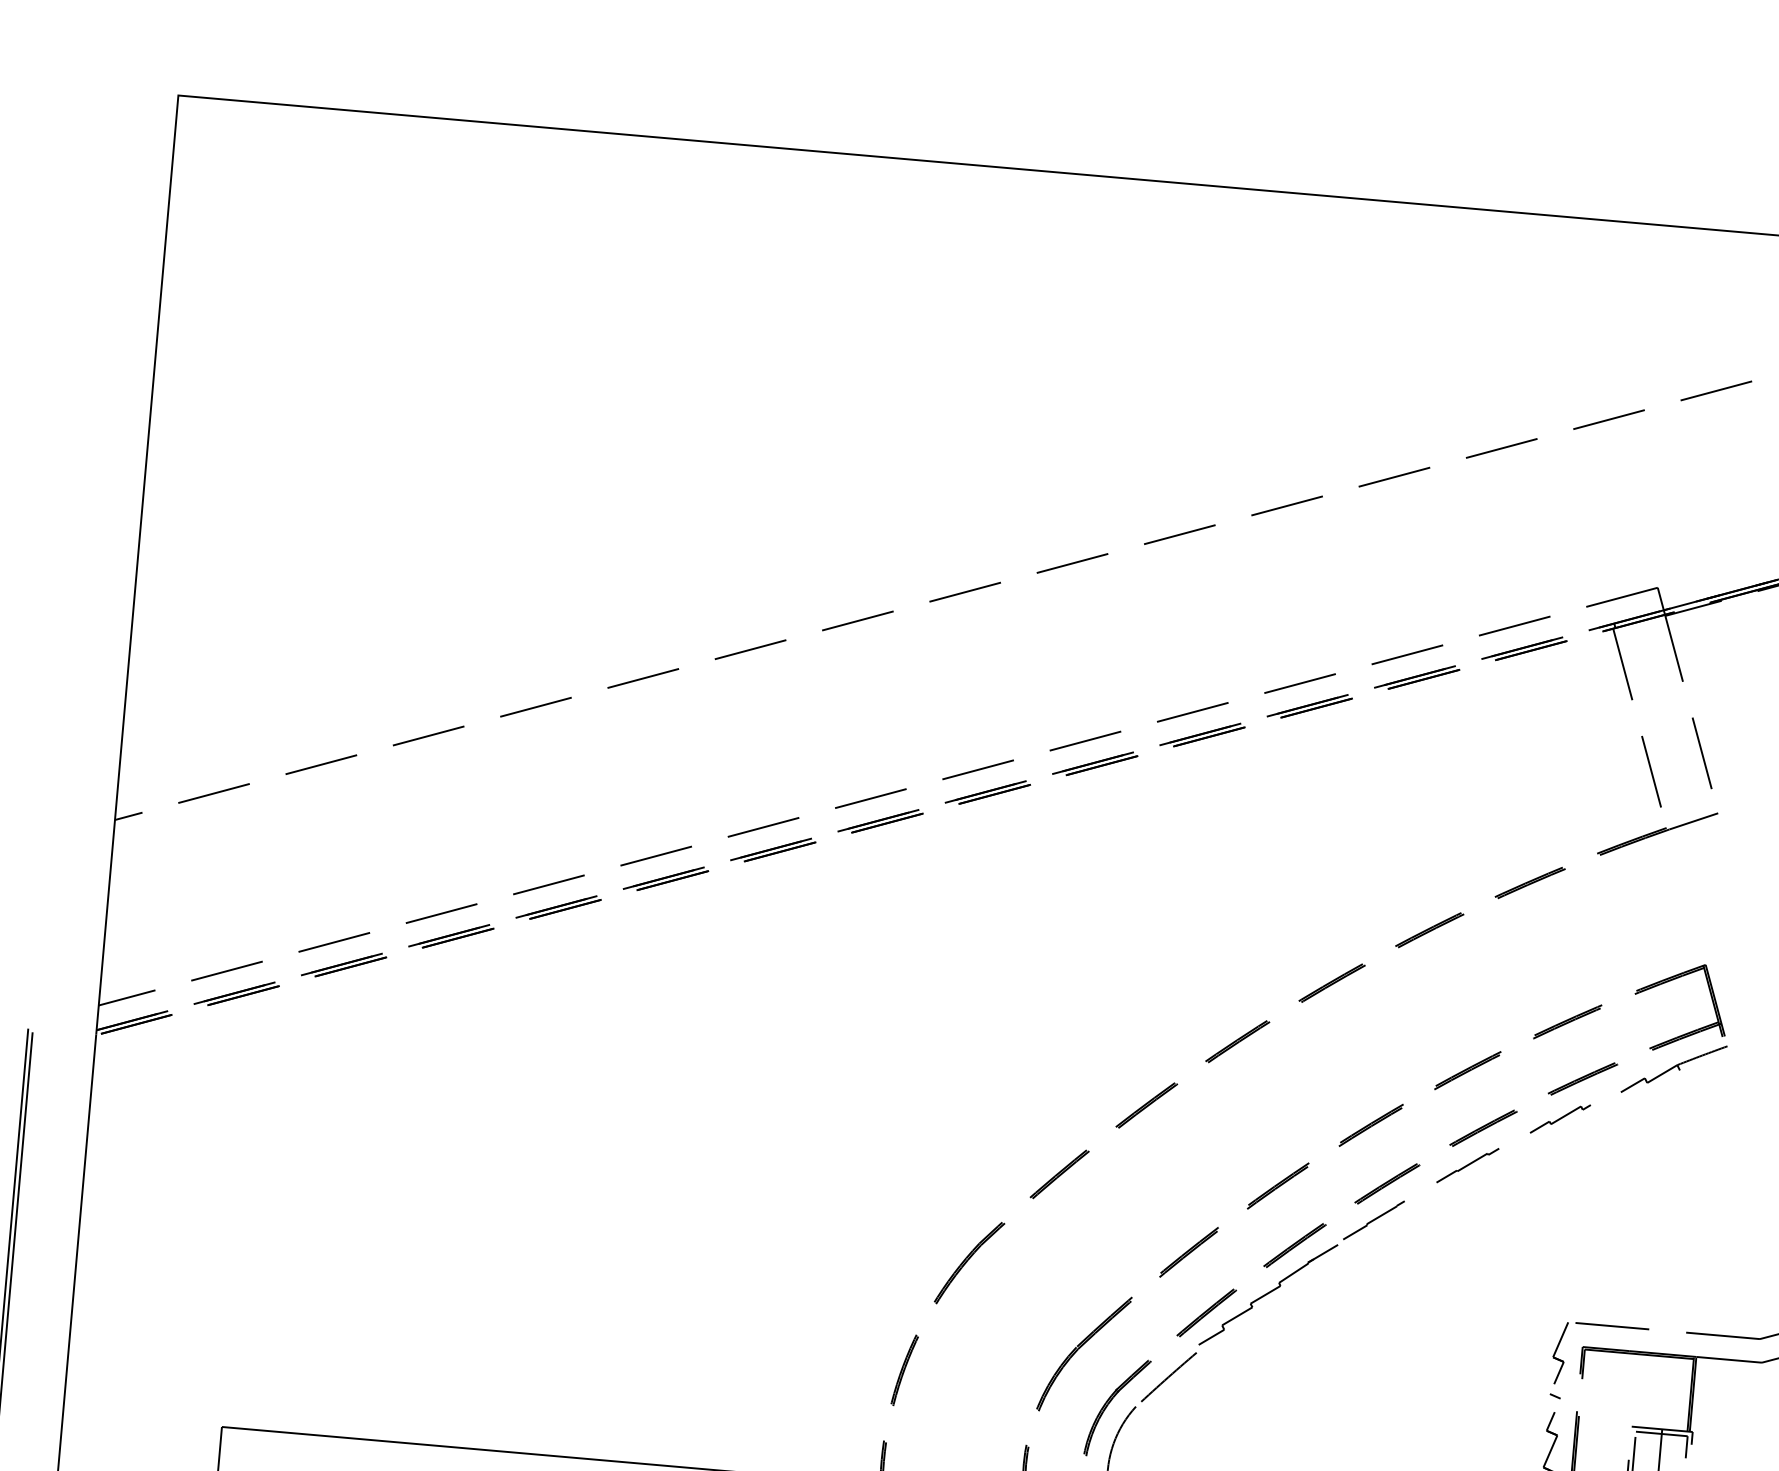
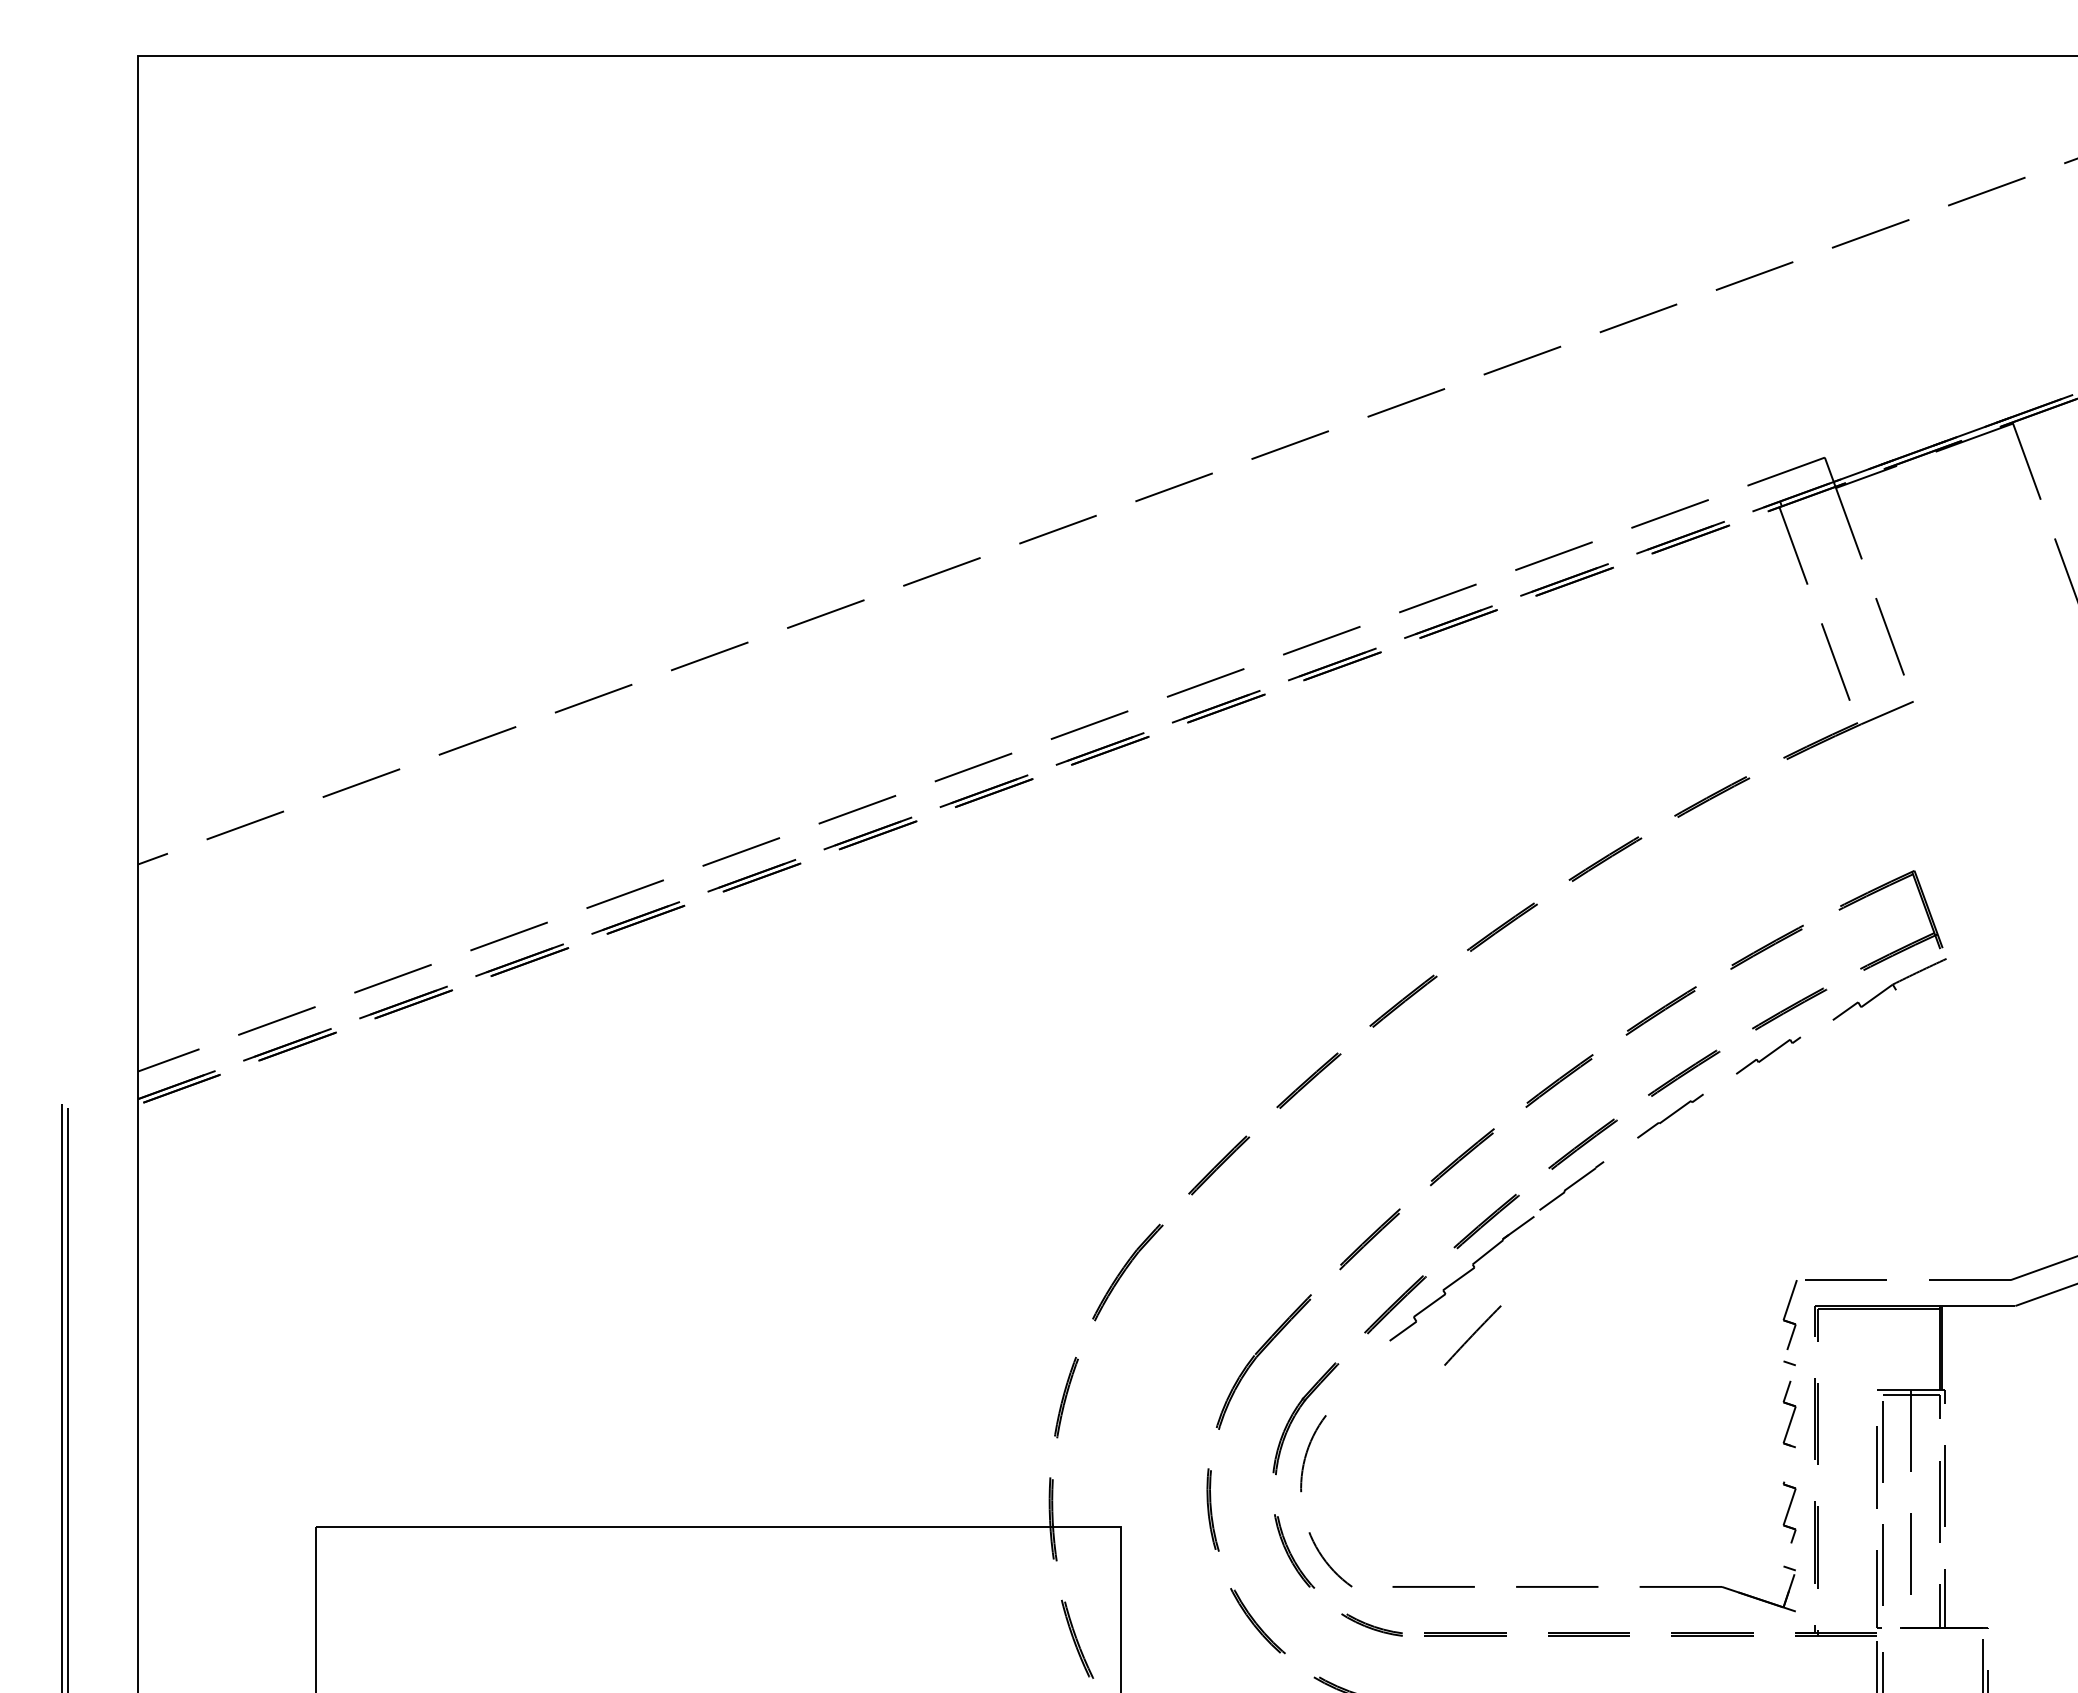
line: (1168, 1377) -> (1472, 1335), moved

